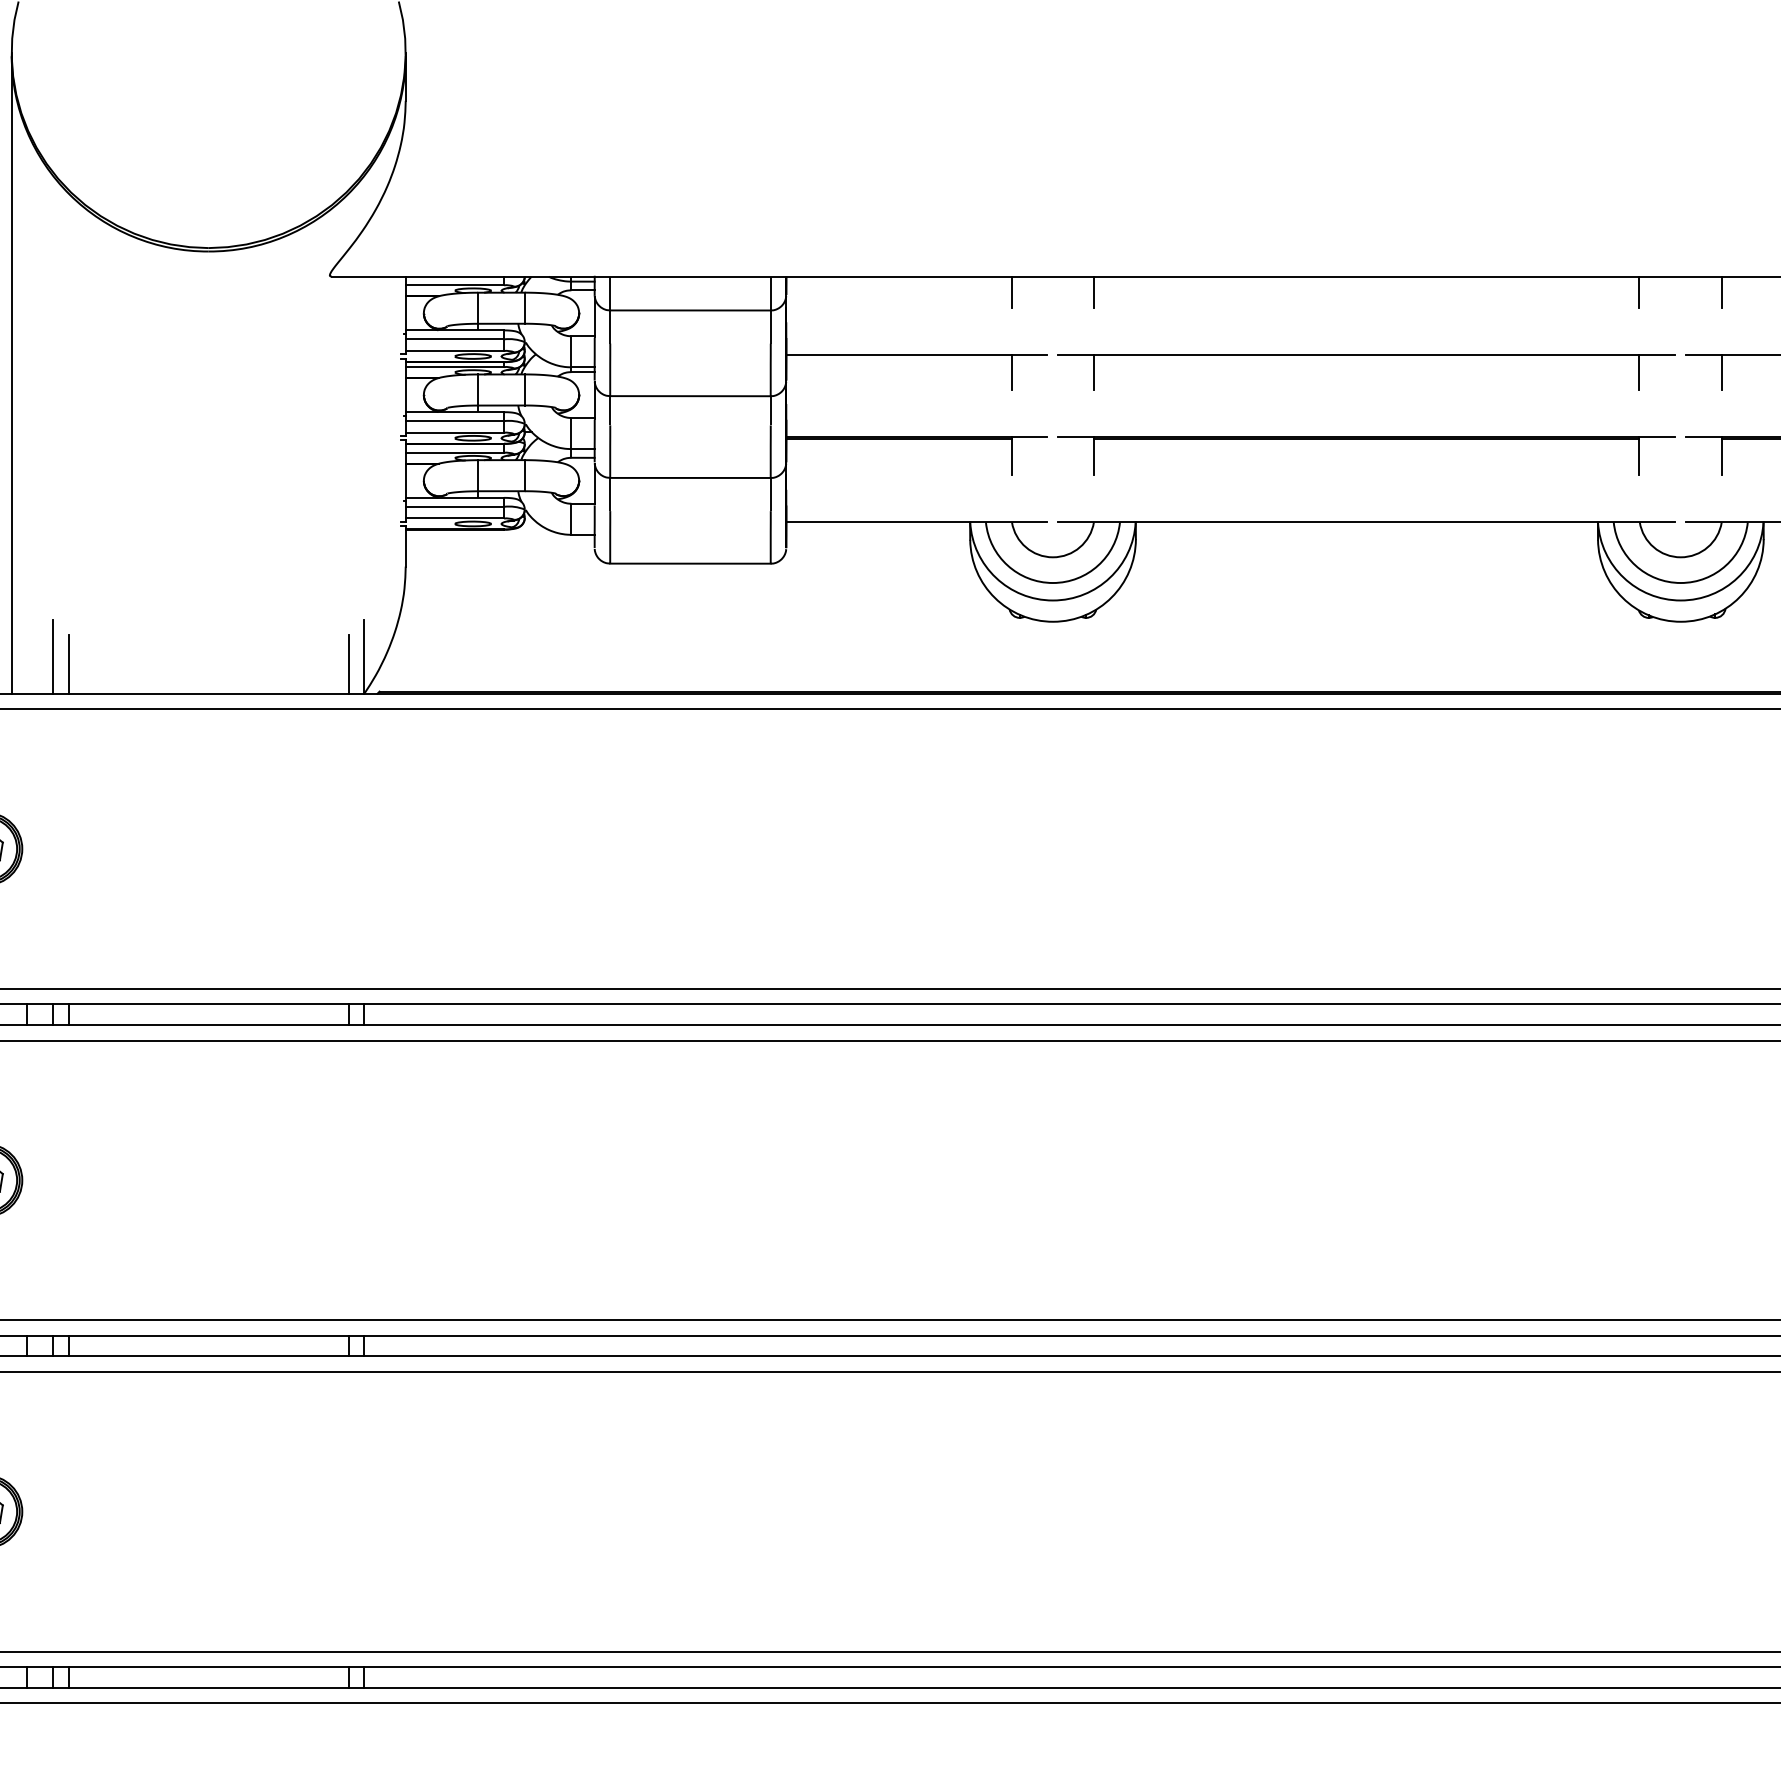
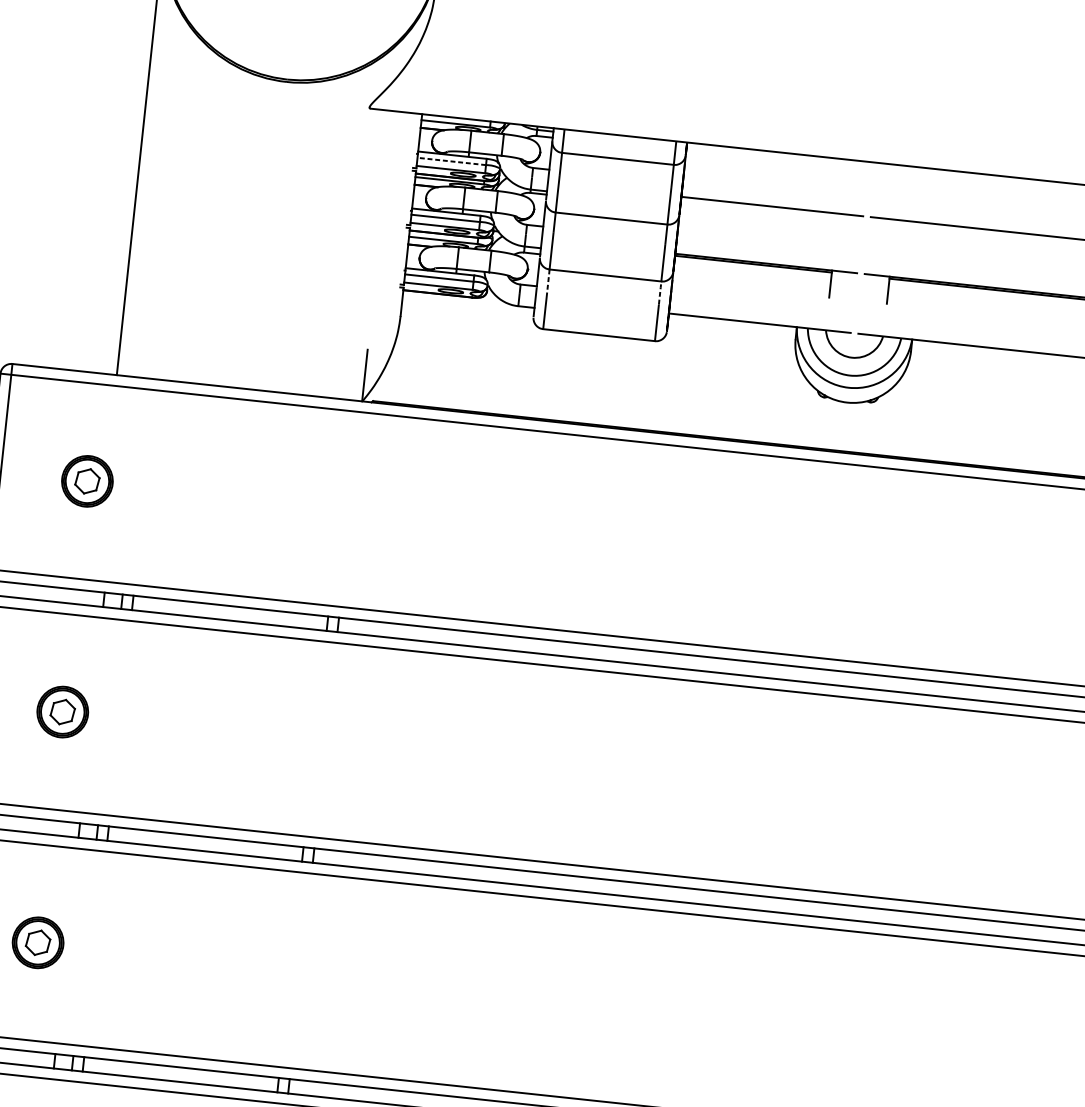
line: (1011, 291) -> (842, 169), removed
line: (1094, 291) -> (900, 175), removed
line: (454, 339) -> (451, 161), solid -> dashed
line: (1011, 371) -> (836, 225), removed
line: (1094, 371) -> (894, 231), removed
line: (770, 493) -> (660, 292), solid -> dashed
line: (610, 494) -> (548, 281), solid -> dashed
line: (53, 656) -> (148, 352), removed
line: (68, 664) -> (158, 359), removed
line: (348, 664) -> (353, 379), removed

